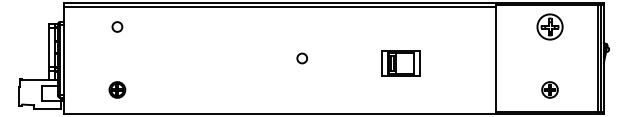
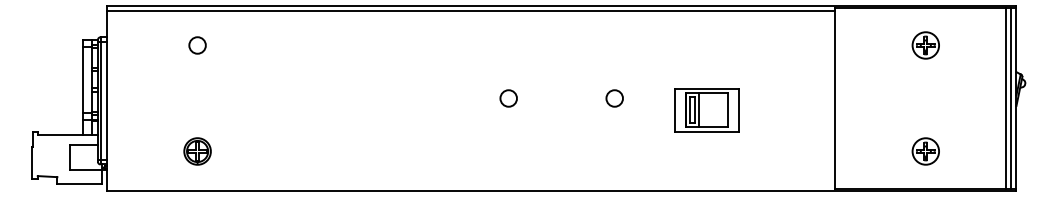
part: (549, 26) -> (924, 44), size x0.62
circle: (364, 58) -> (613, 98), added
part: (400, 63) -> (706, 110), moved

